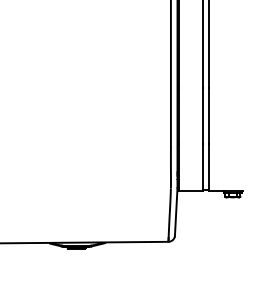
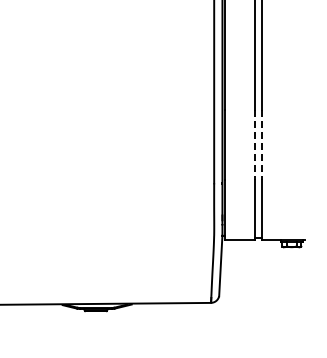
line: (203, 116) -> (254, 145), solid -> dashed
line: (208, 116) -> (261, 145), solid -> dashed

